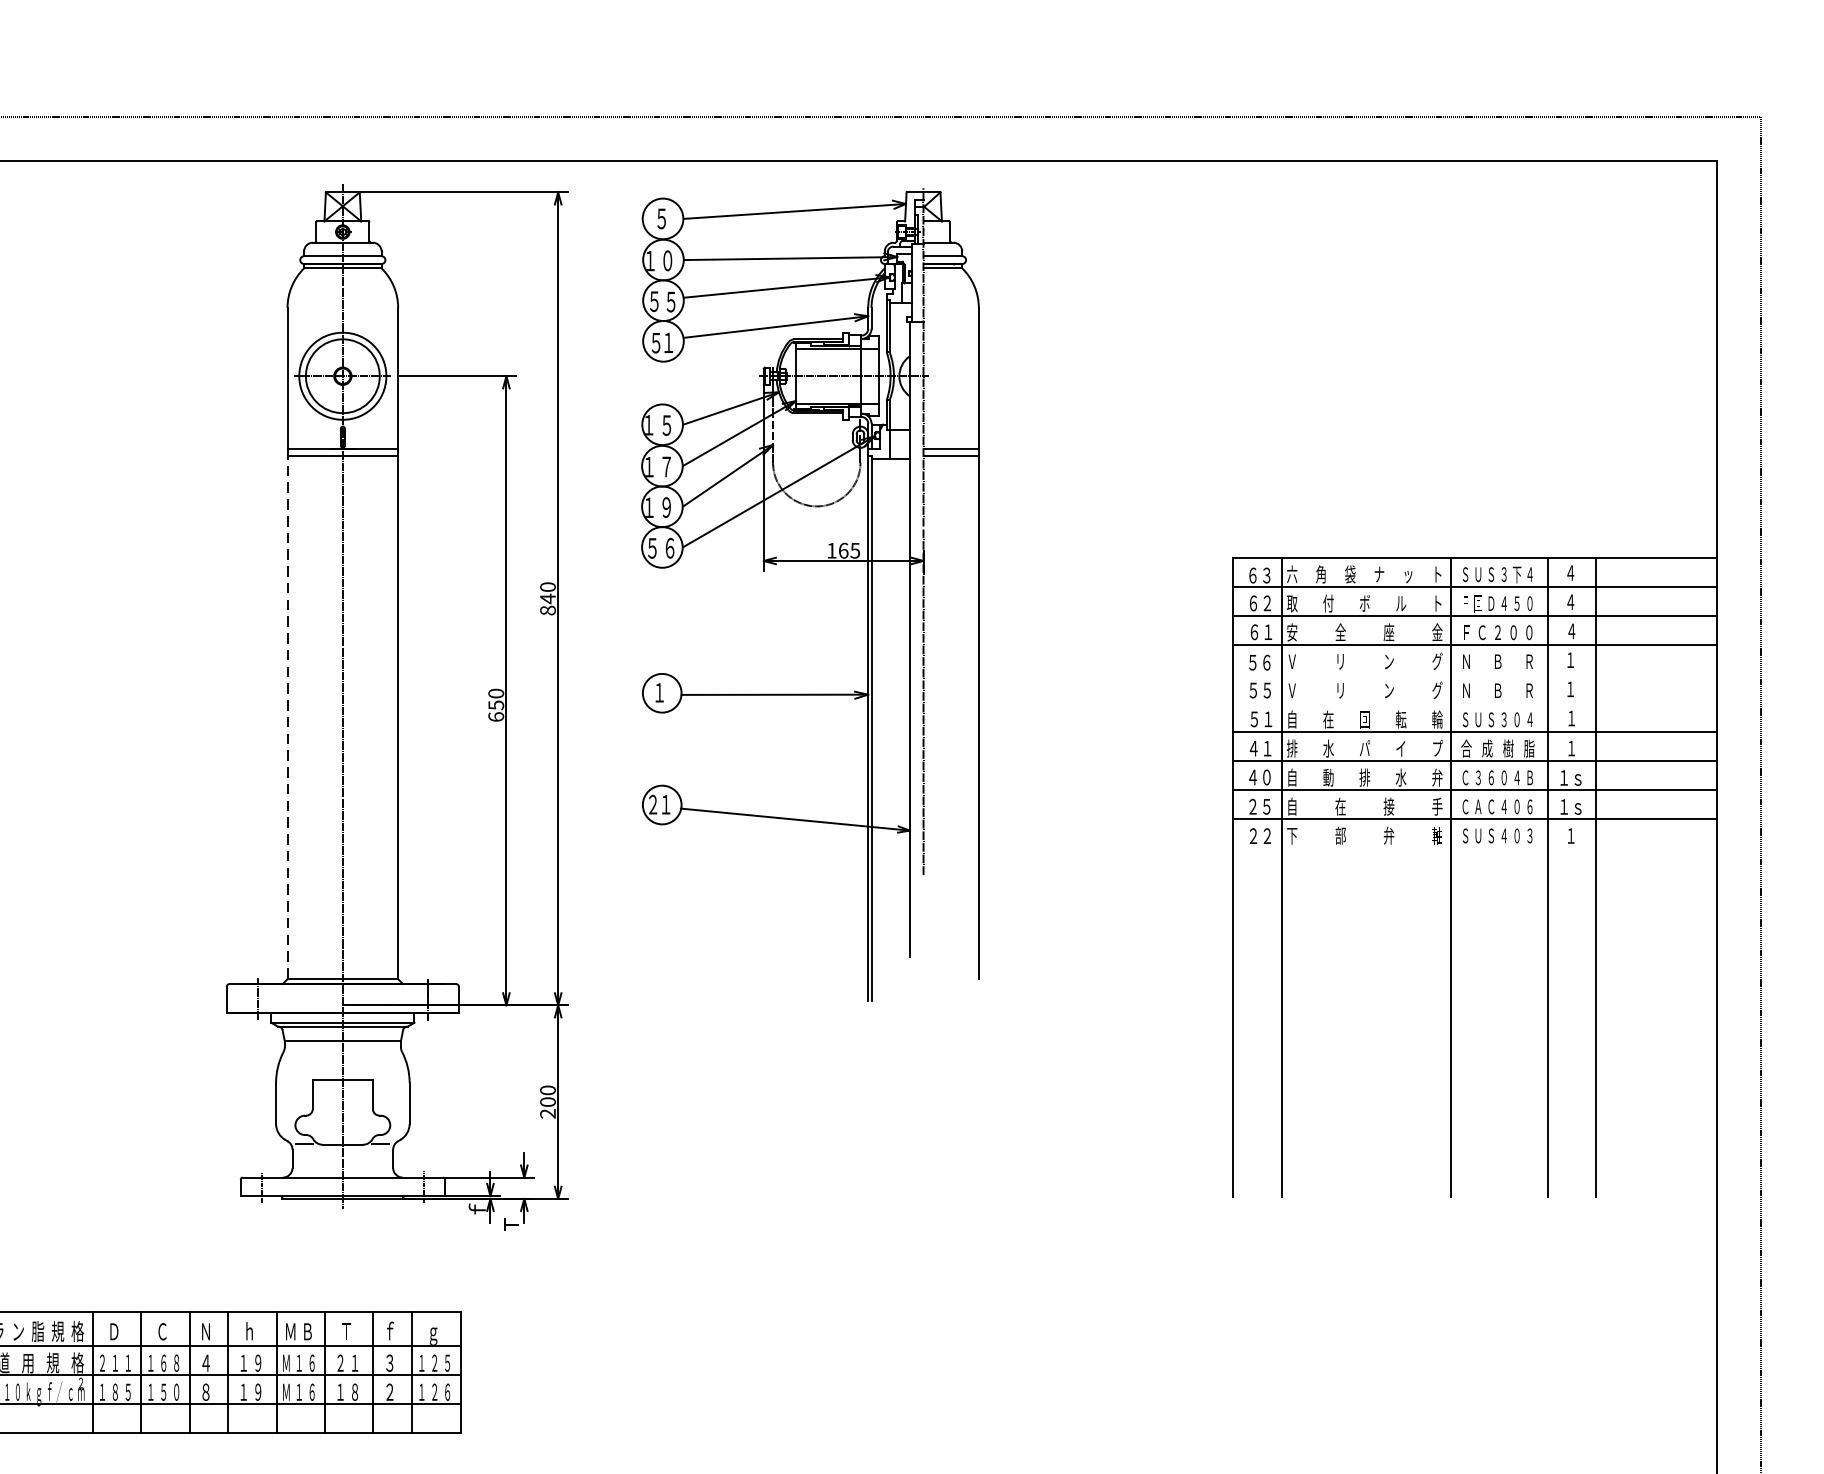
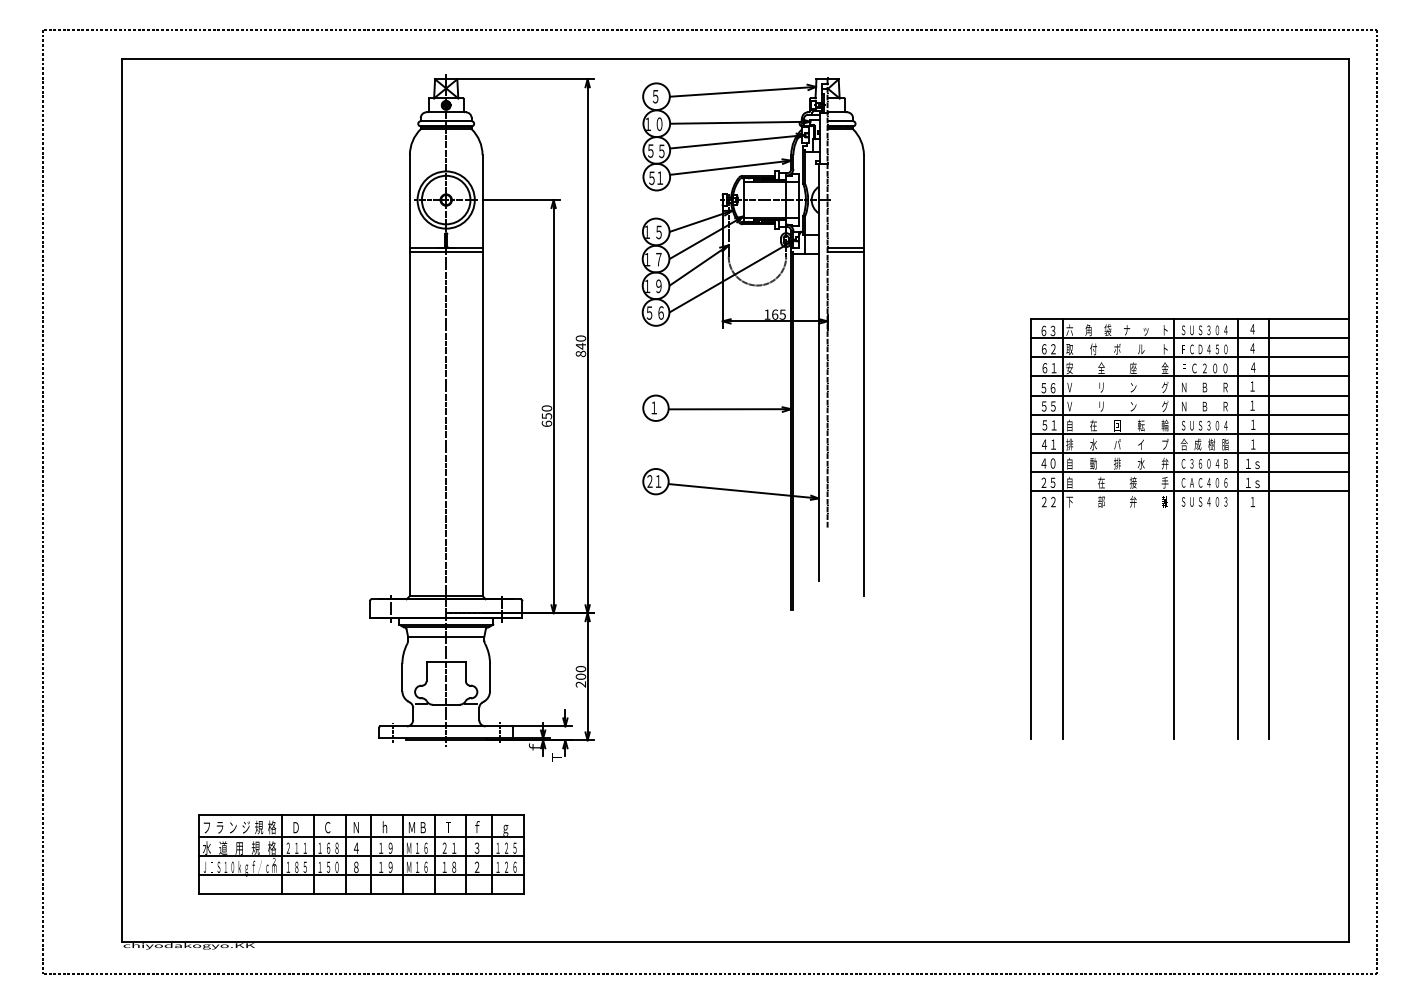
text: (1517, 574) -> (1217, 330), 下 -> ０
text: (1477, 603) -> (1191, 349), 回 -> Ｃ
line: (1474, 673) -> (1189, 395), added
line: (1474, 702) -> (1189, 414), added
line: (286, 714) -> (409, 422), dashed -> solid
text: (38, 1331) -> (246, 827), 脂 -> ジ

